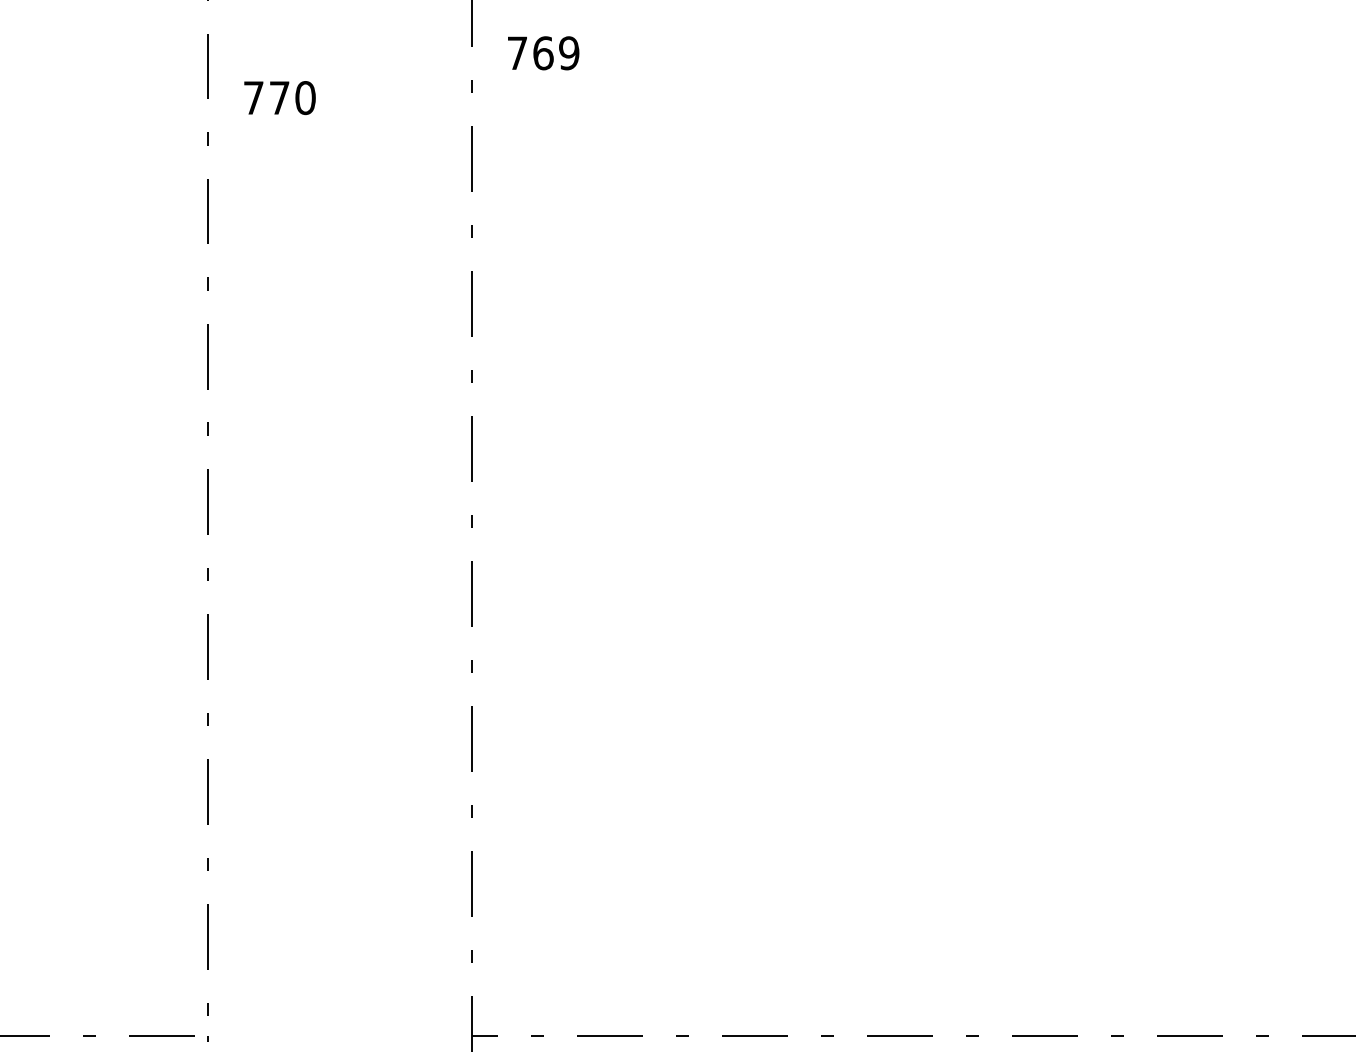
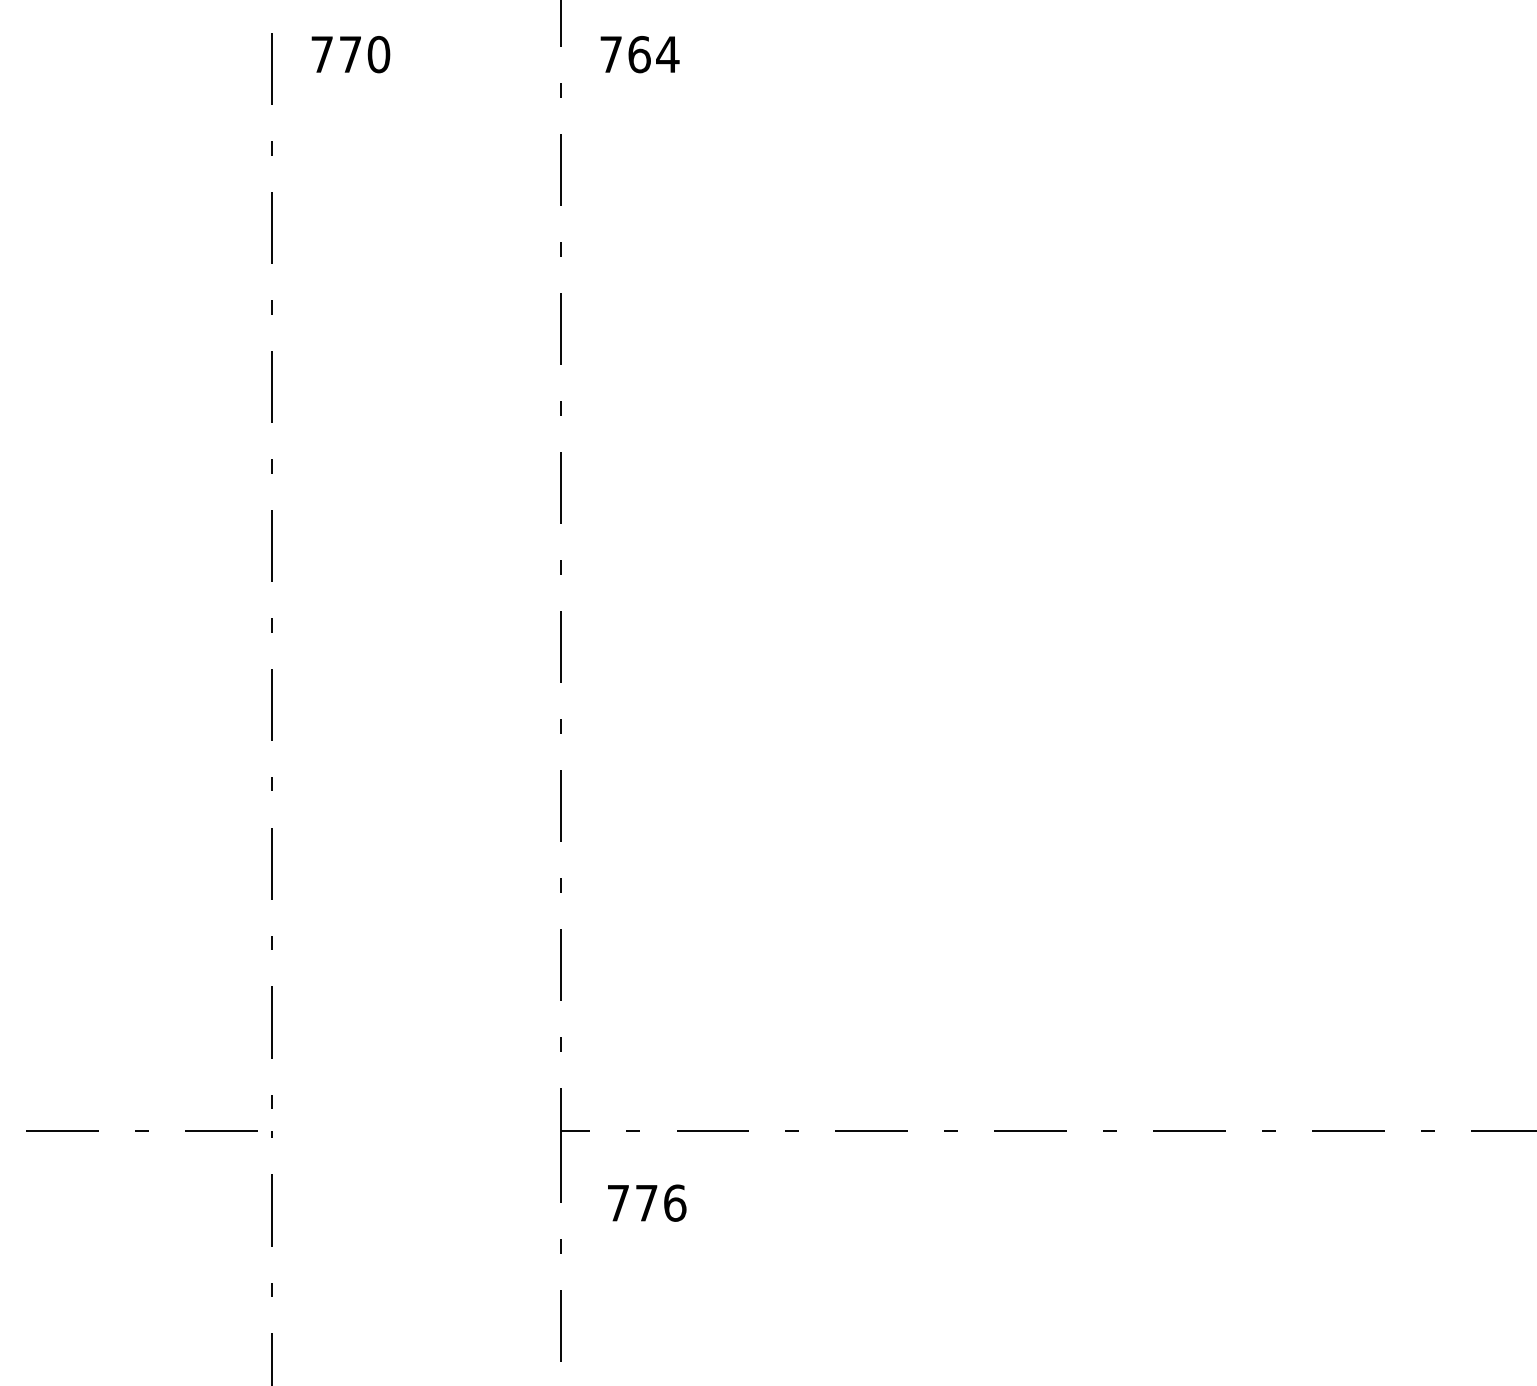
text: (568, 53) -> (667, 54), 769 -> 764
text: (279, 97) -> (350, 54), moved

